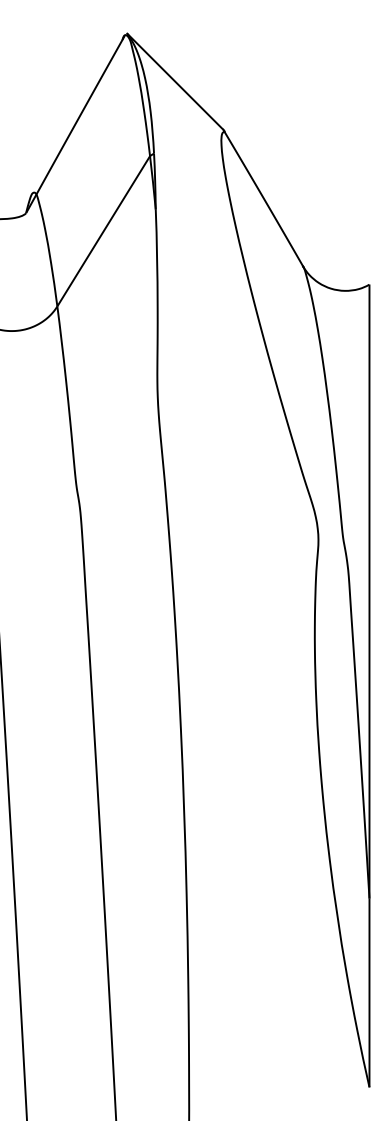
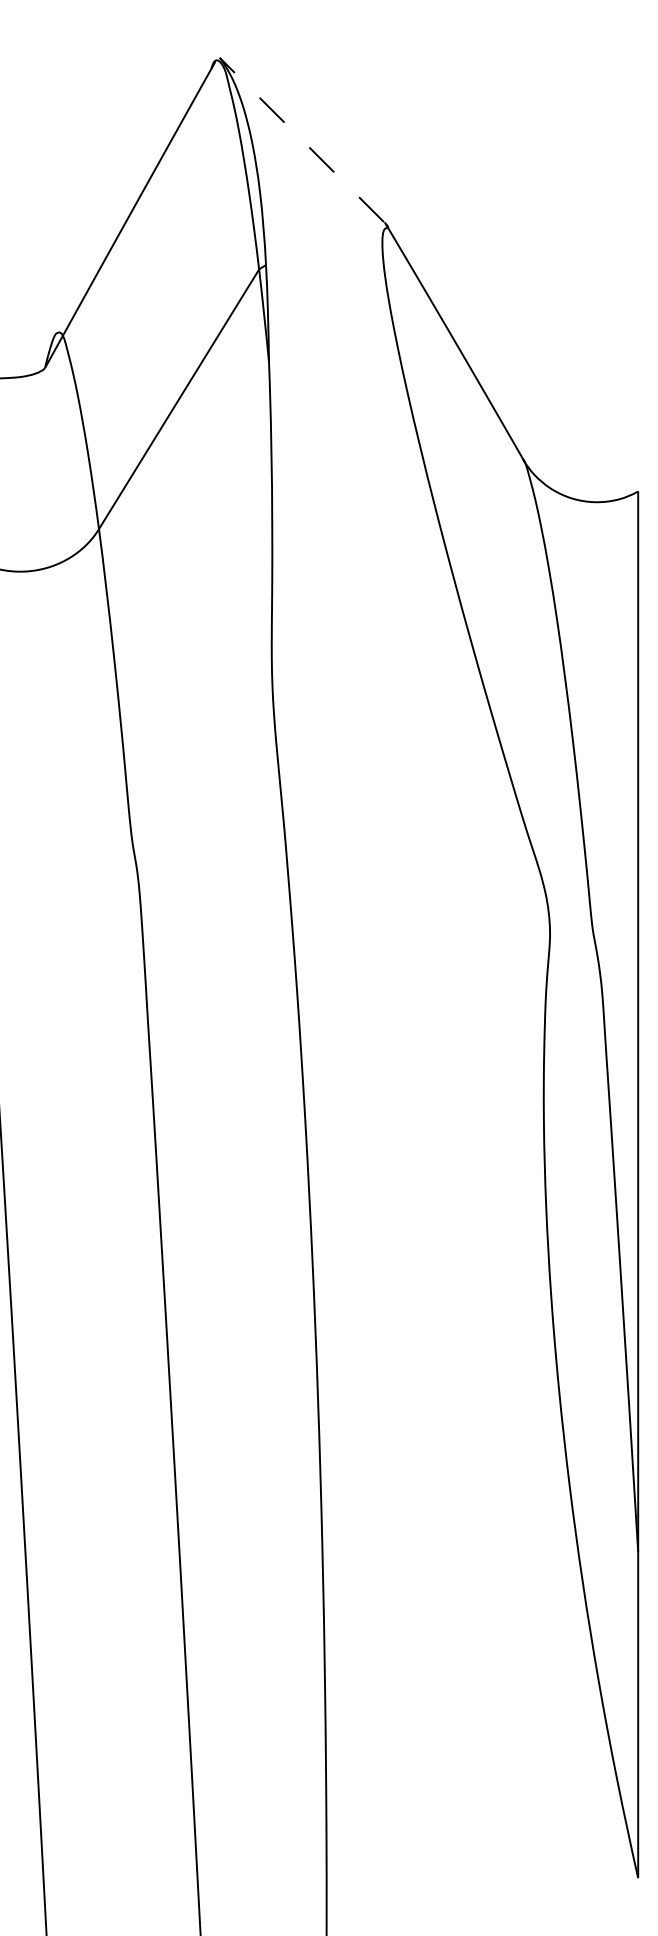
line: (174, 80) -> (301, 138), solid -> dashed

